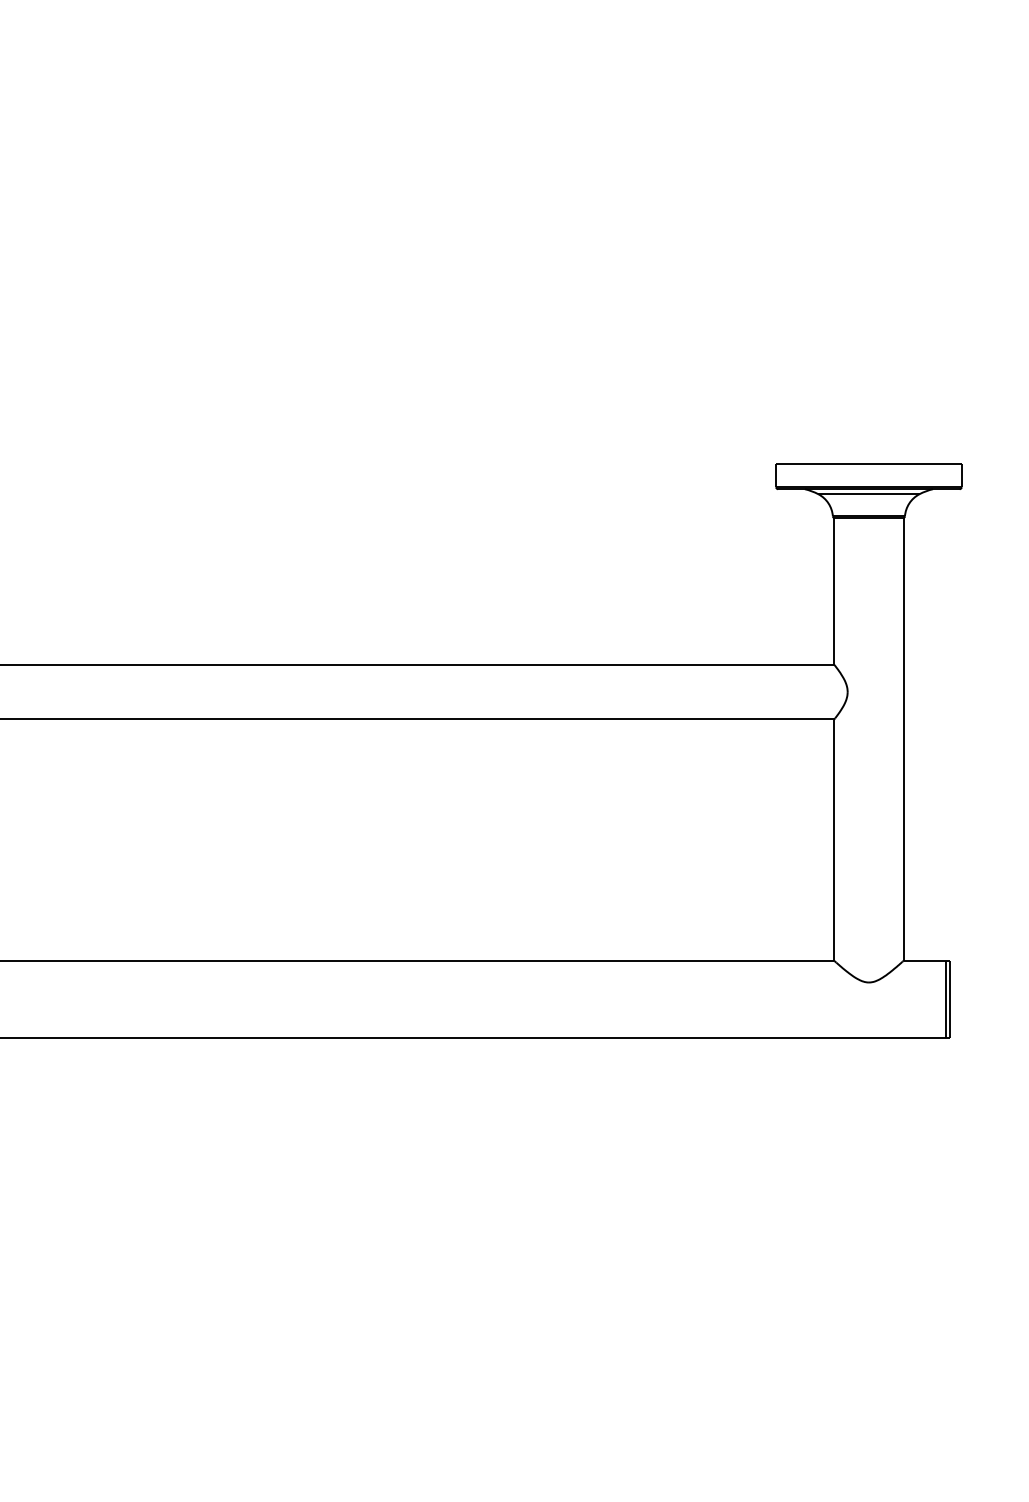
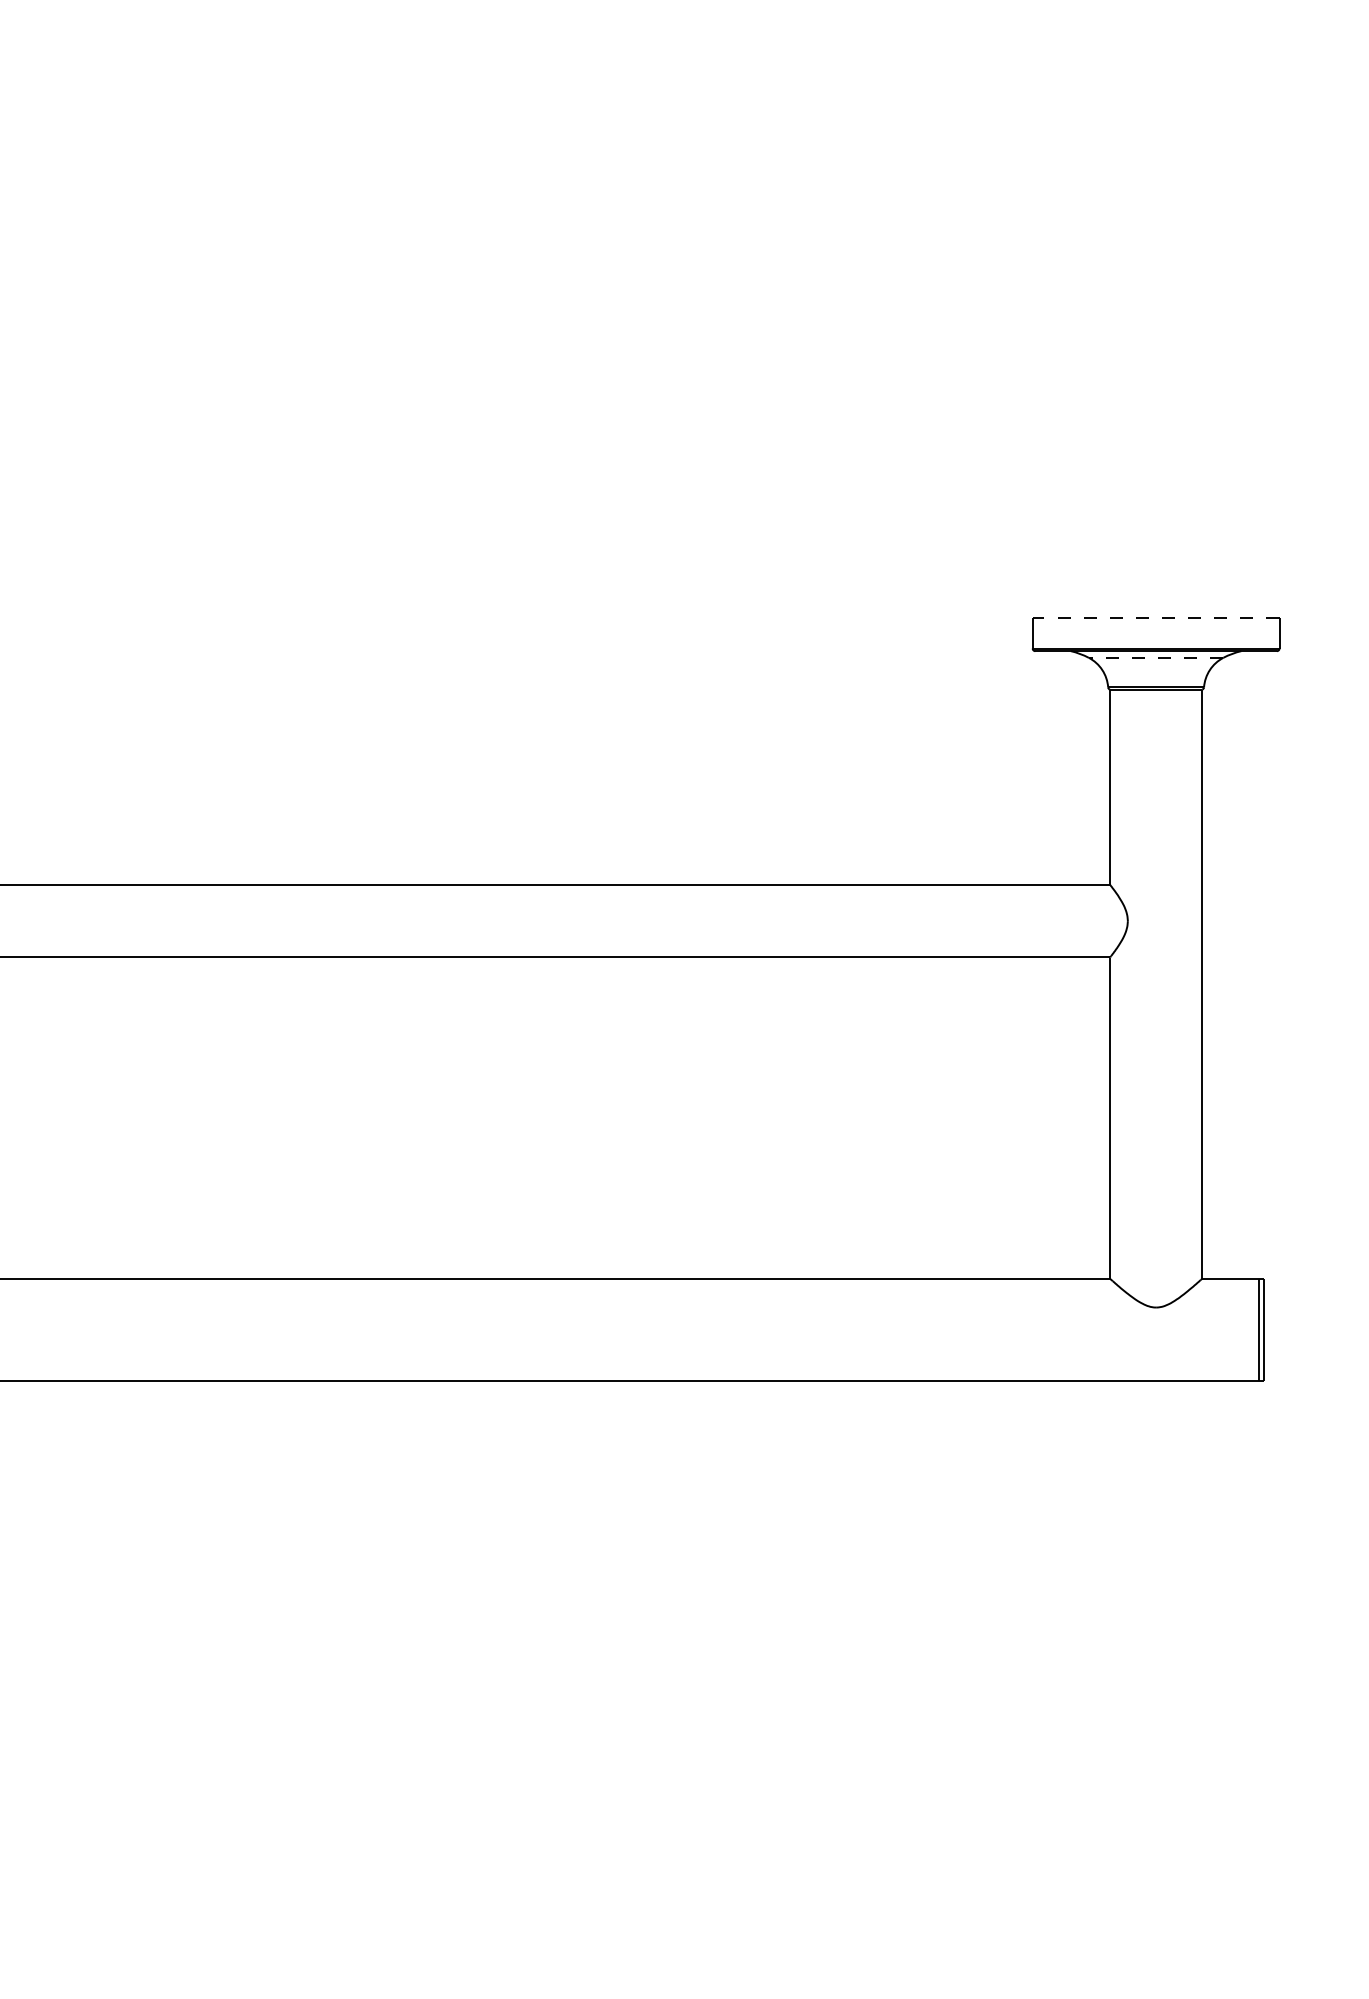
line: (868, 464) -> (1155, 618), solid -> dashed
line: (868, 494) -> (1155, 658), solid -> dashed

